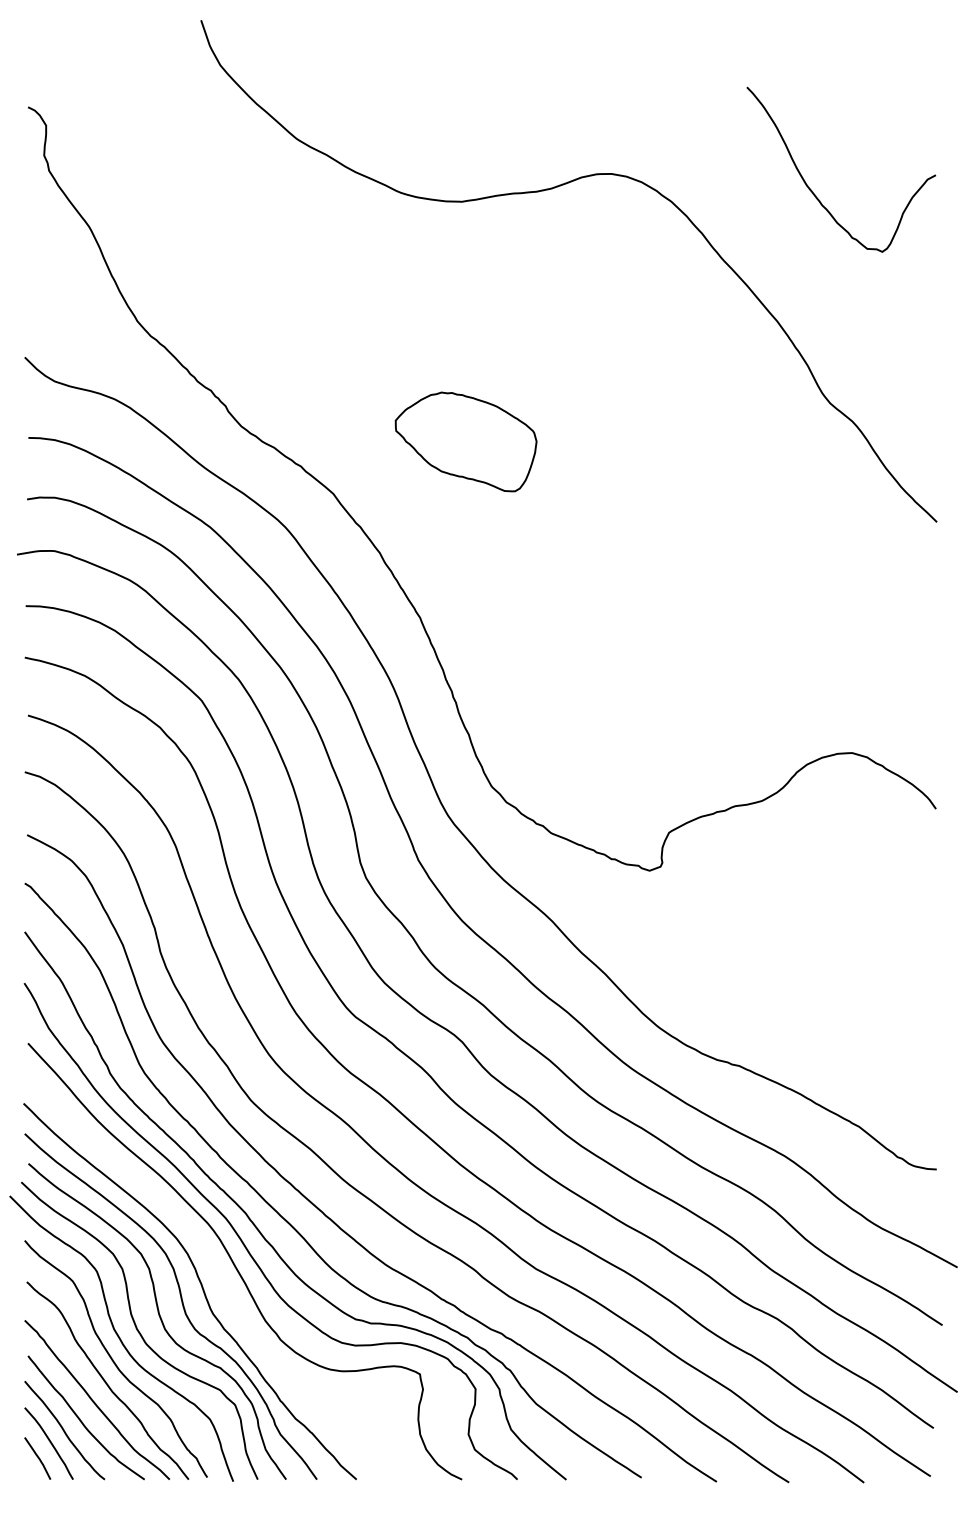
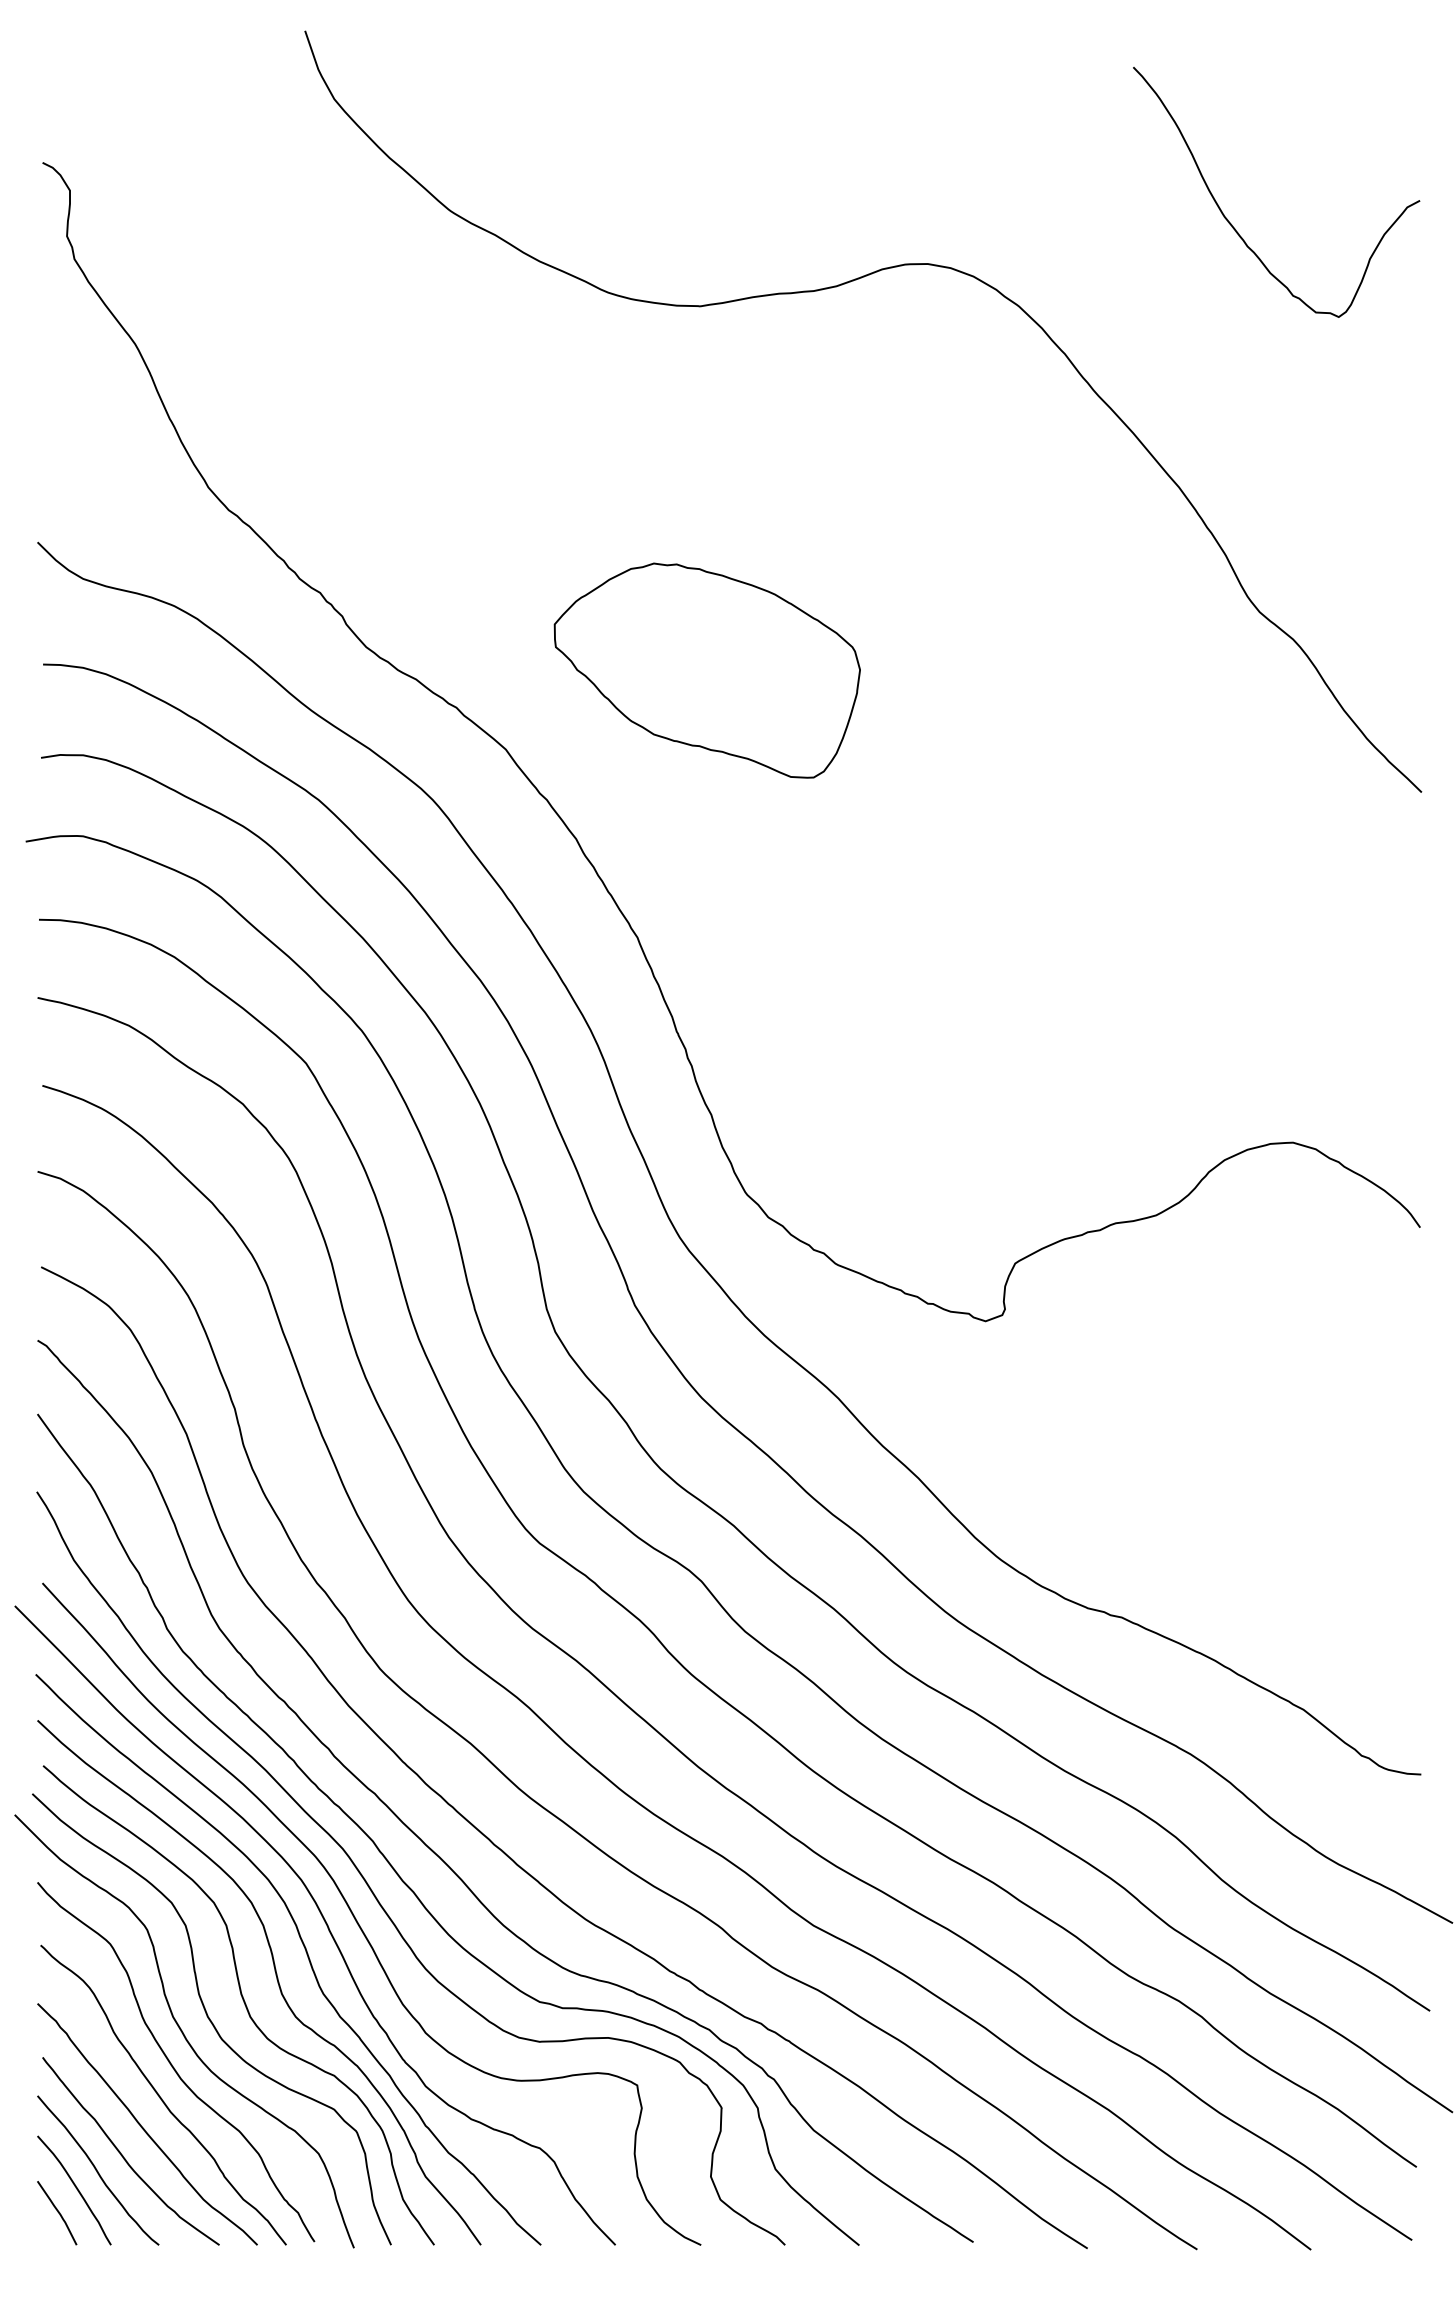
curve: (812, 190) -> (1232, 223), moved
part: (465, 441) -> (706, 669), size x1.43
curve: (213, 1266) -> (323, 1921), added

